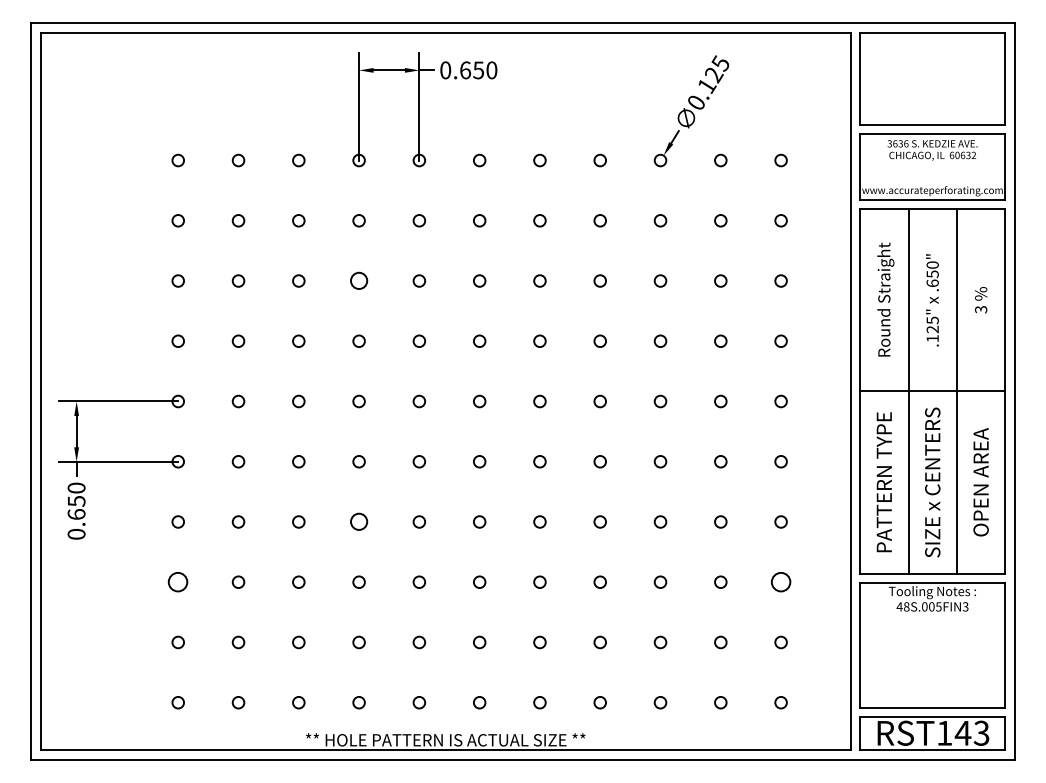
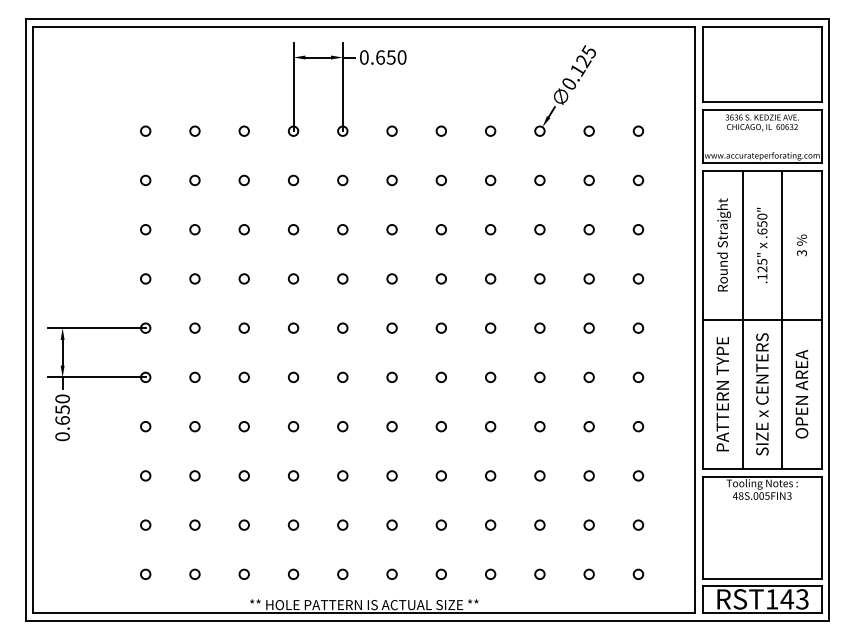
circle: (359, 280) -> (293, 229), size x0.71
circle: (359, 521) -> (293, 426), size x0.71
circle: (178, 581) -> (145, 475), size x0.62
circle: (781, 581) -> (638, 475), size x0.62

